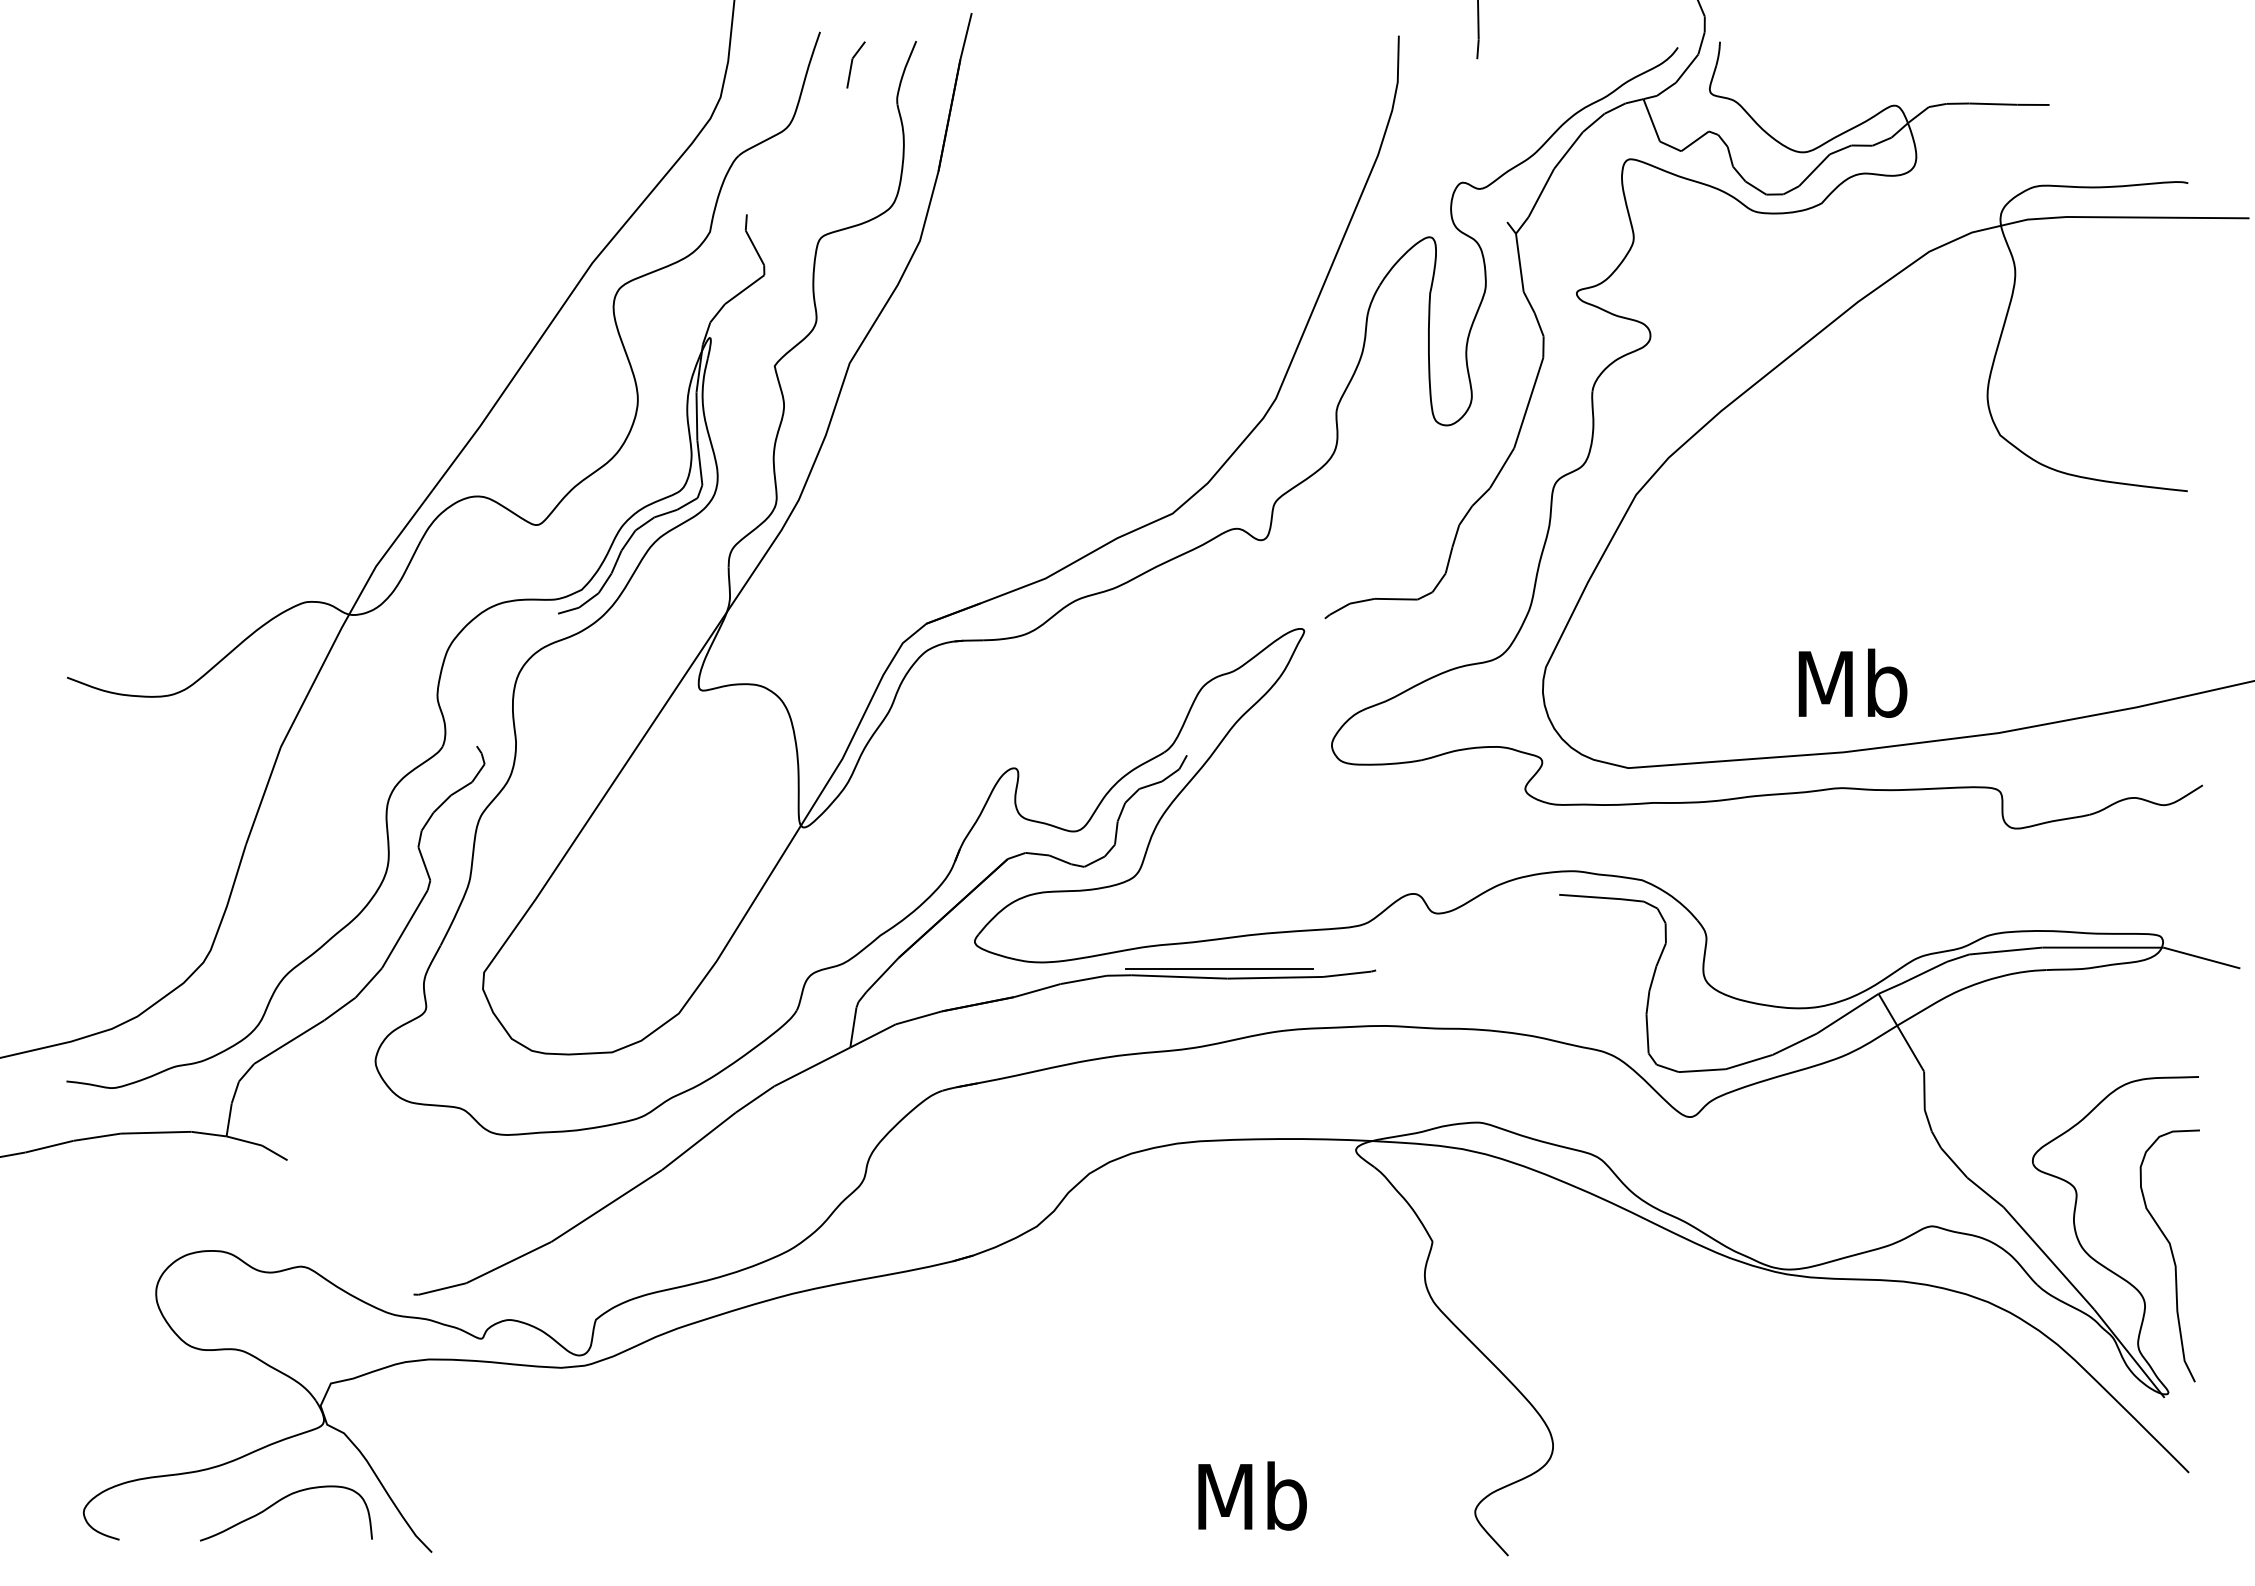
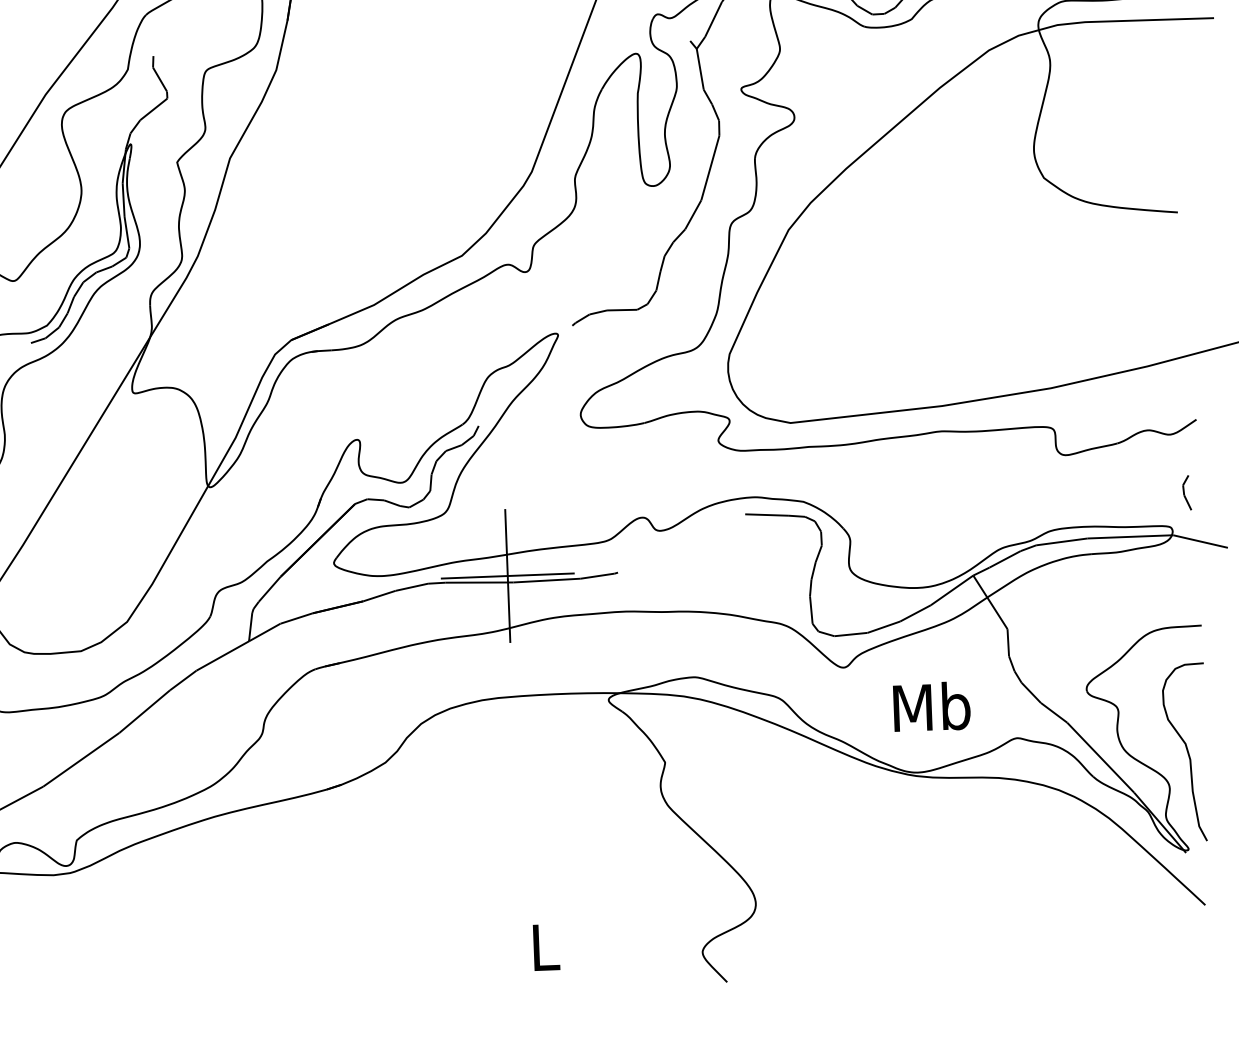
text: (1852, 682) -> (931, 706), moved
line: (2182, 889) -> (1184, 493), added
line: (1219, 968) -> (507, 575), added
text: (1252, 1495) -> (545, 946), Mb -> L

